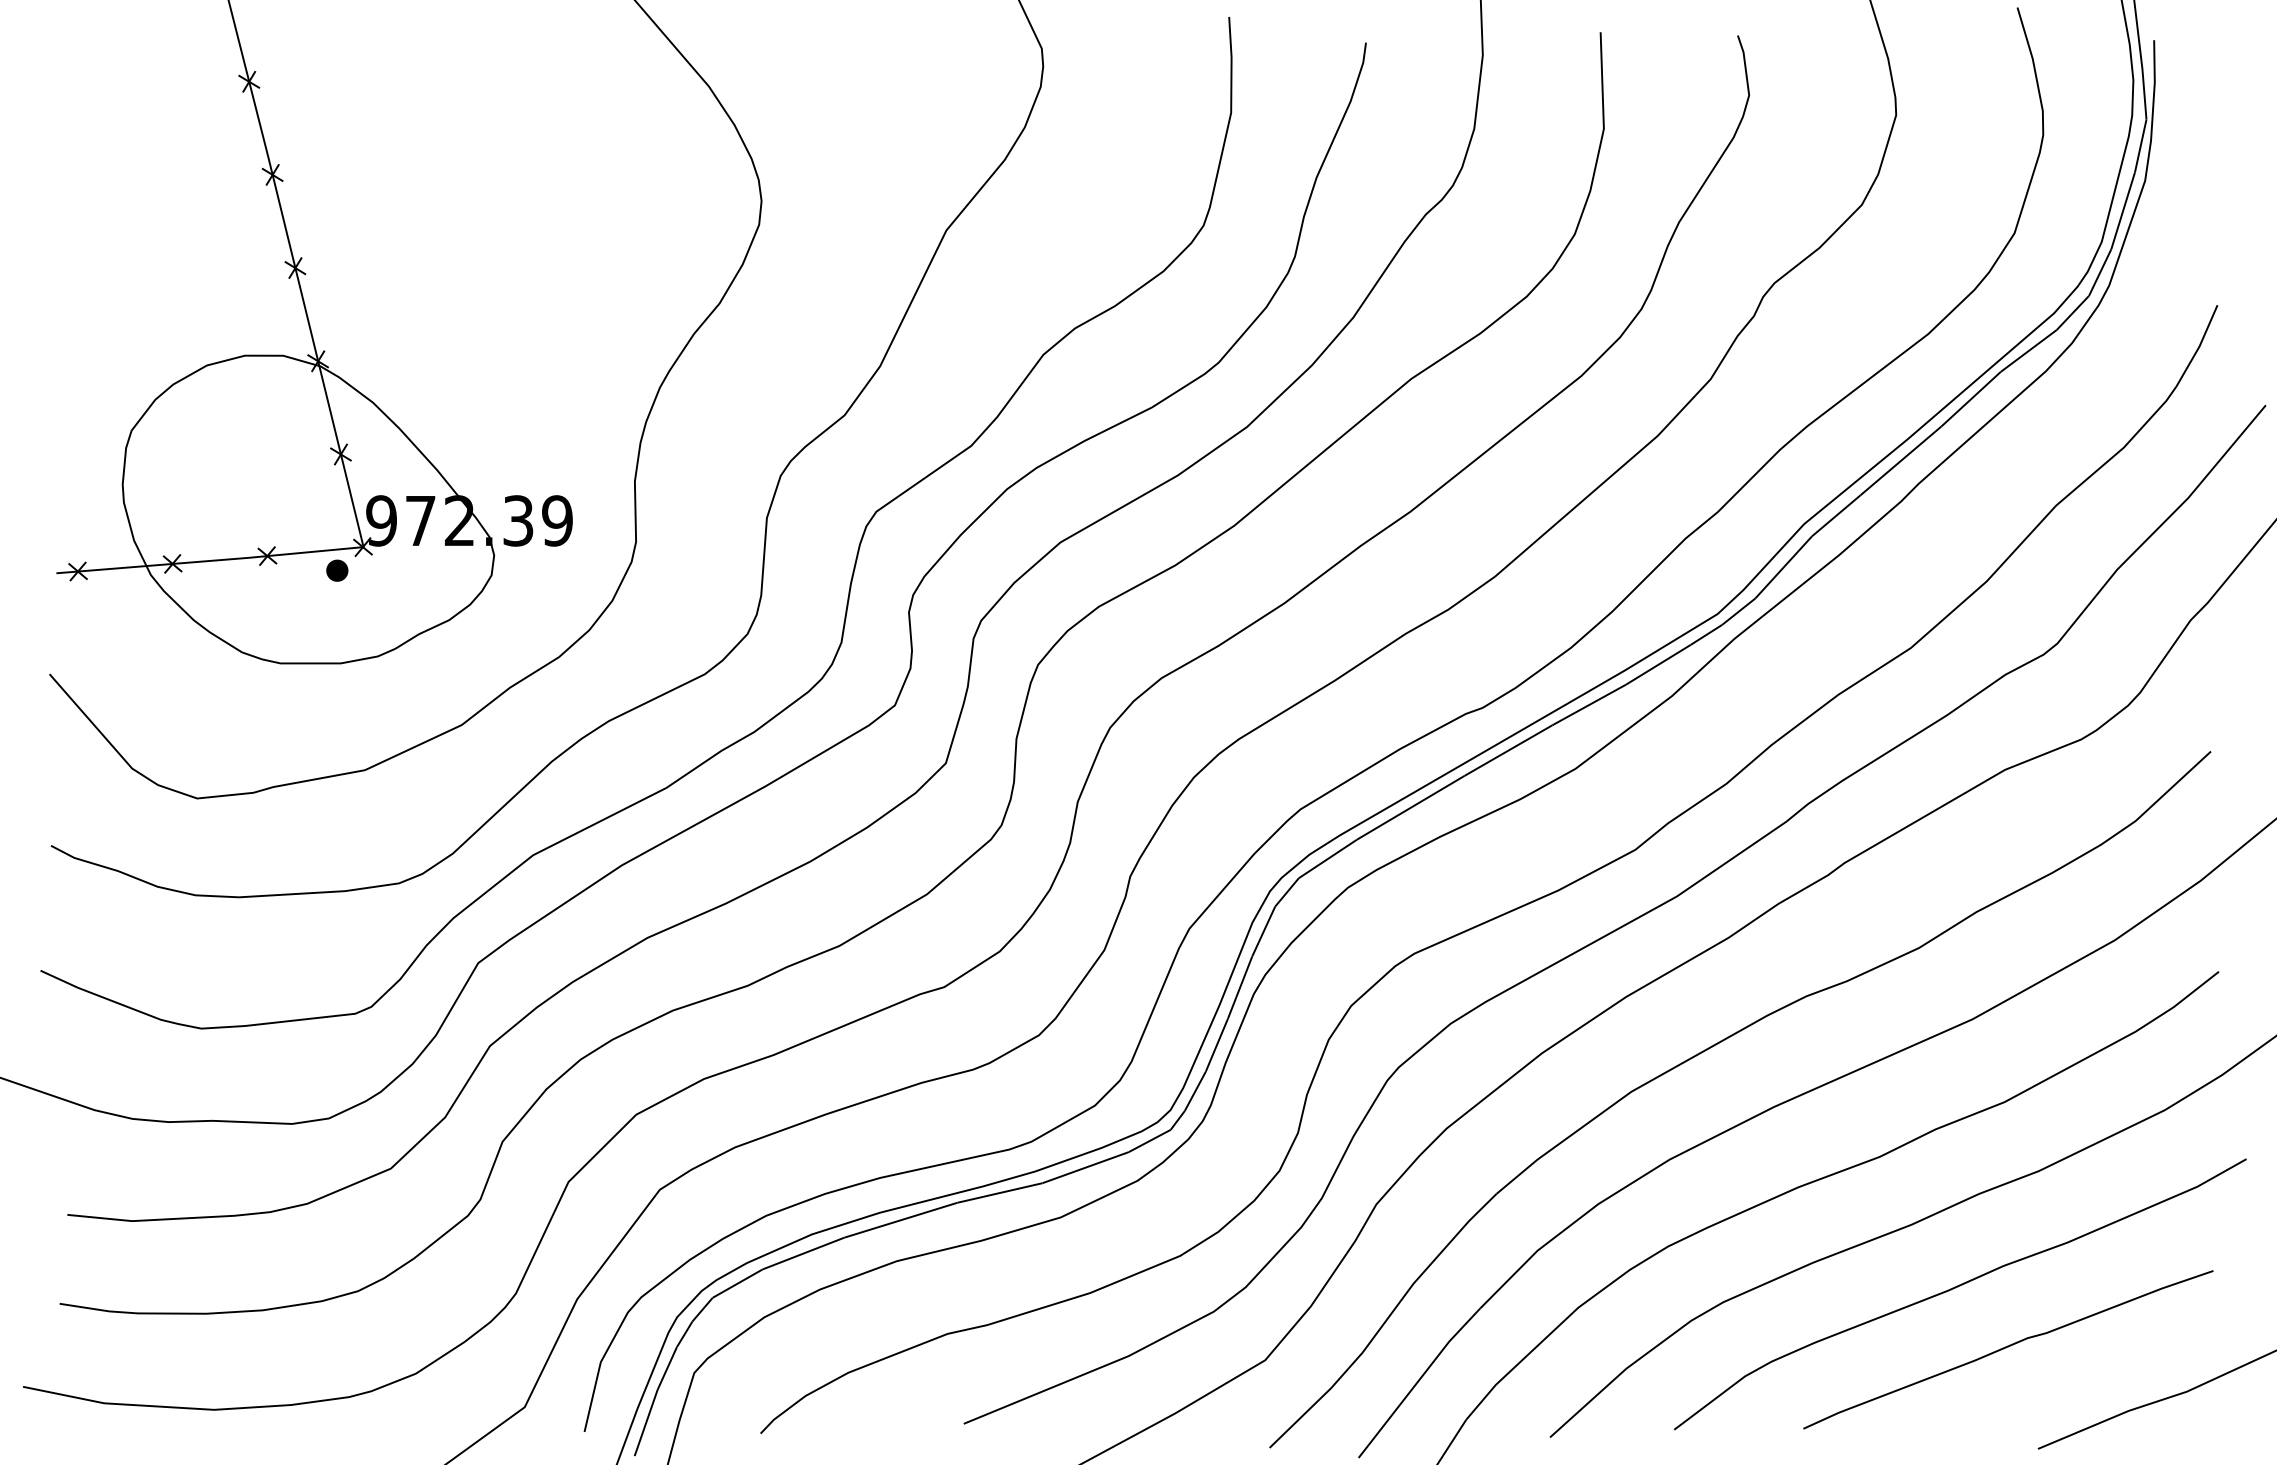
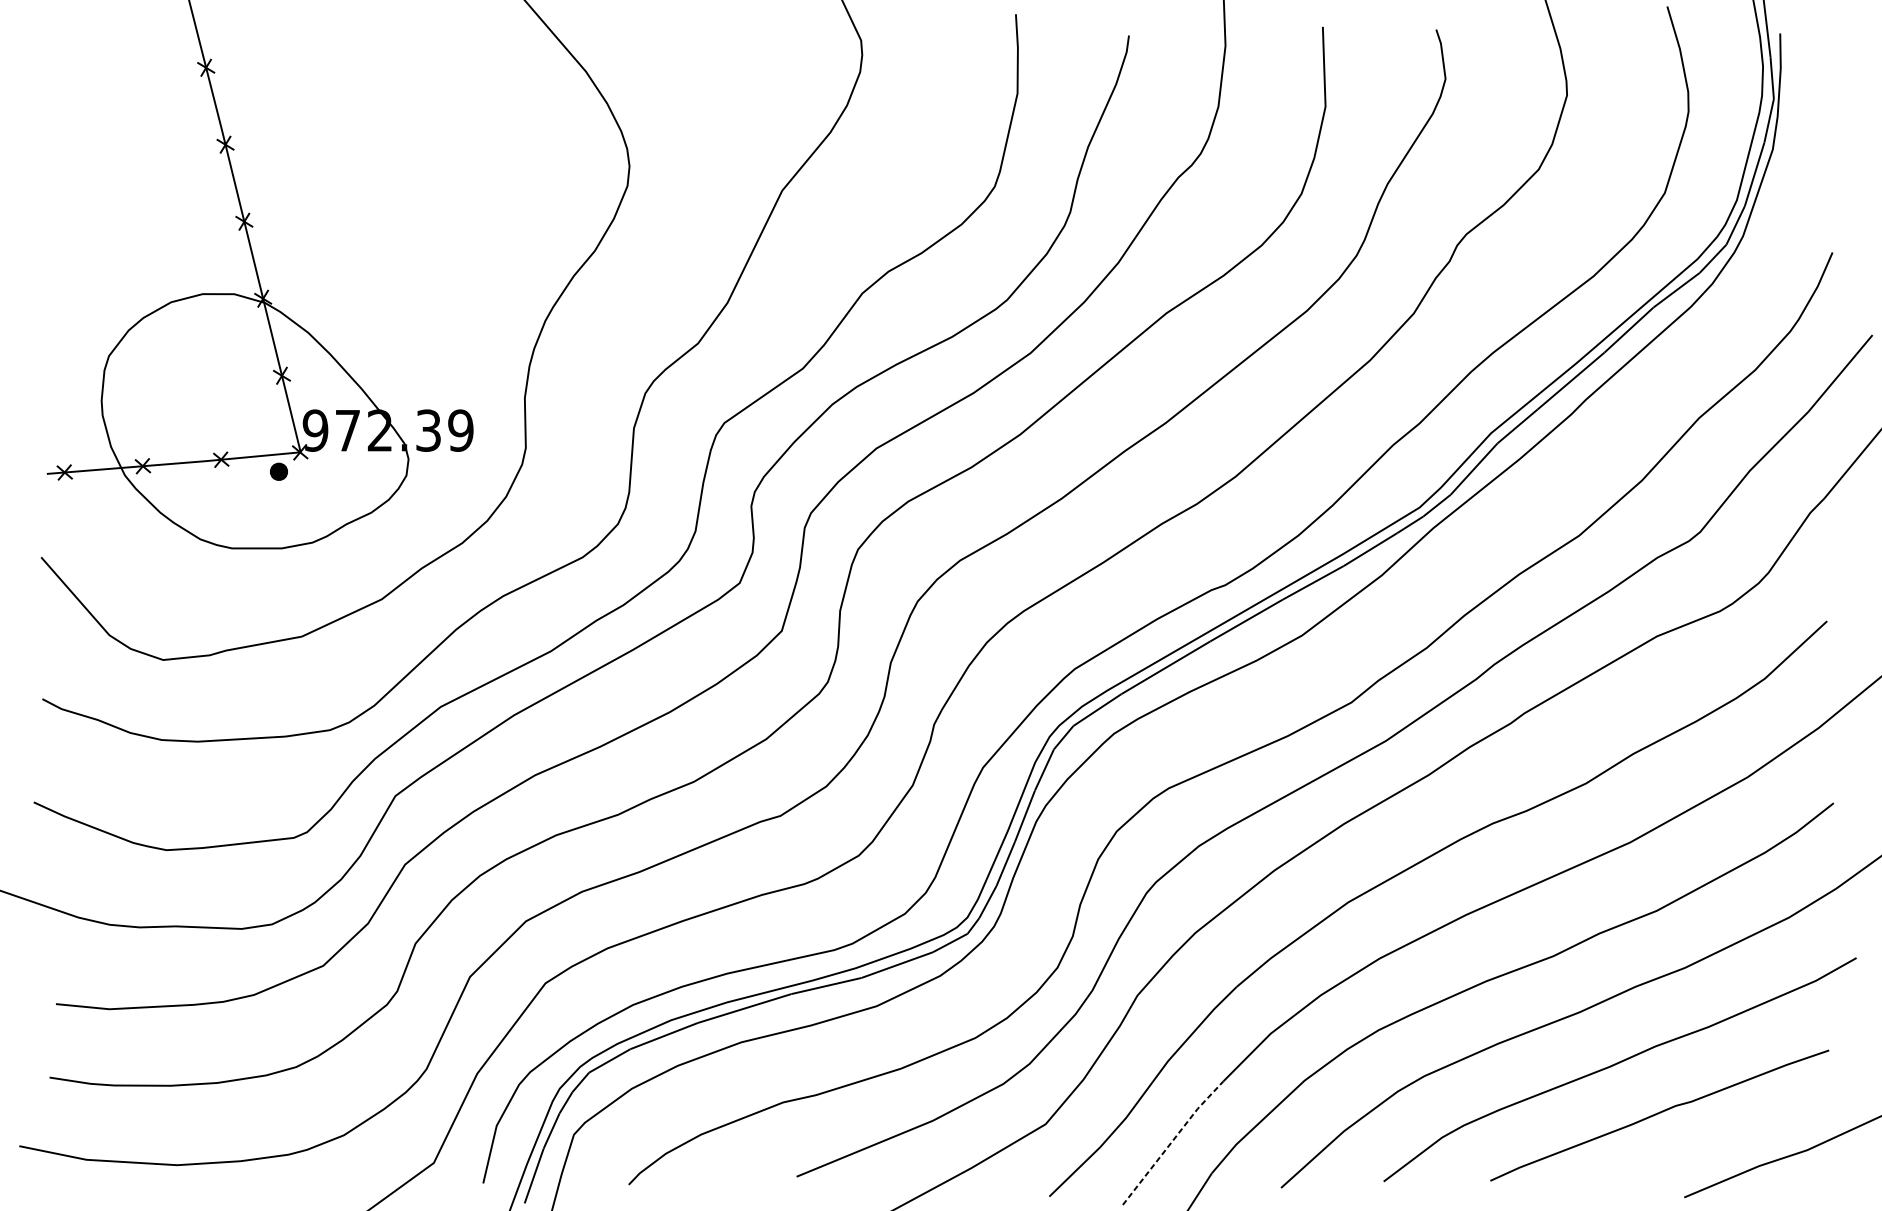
line: (1418, 1380) -> (1172, 1140), solid -> dashed

